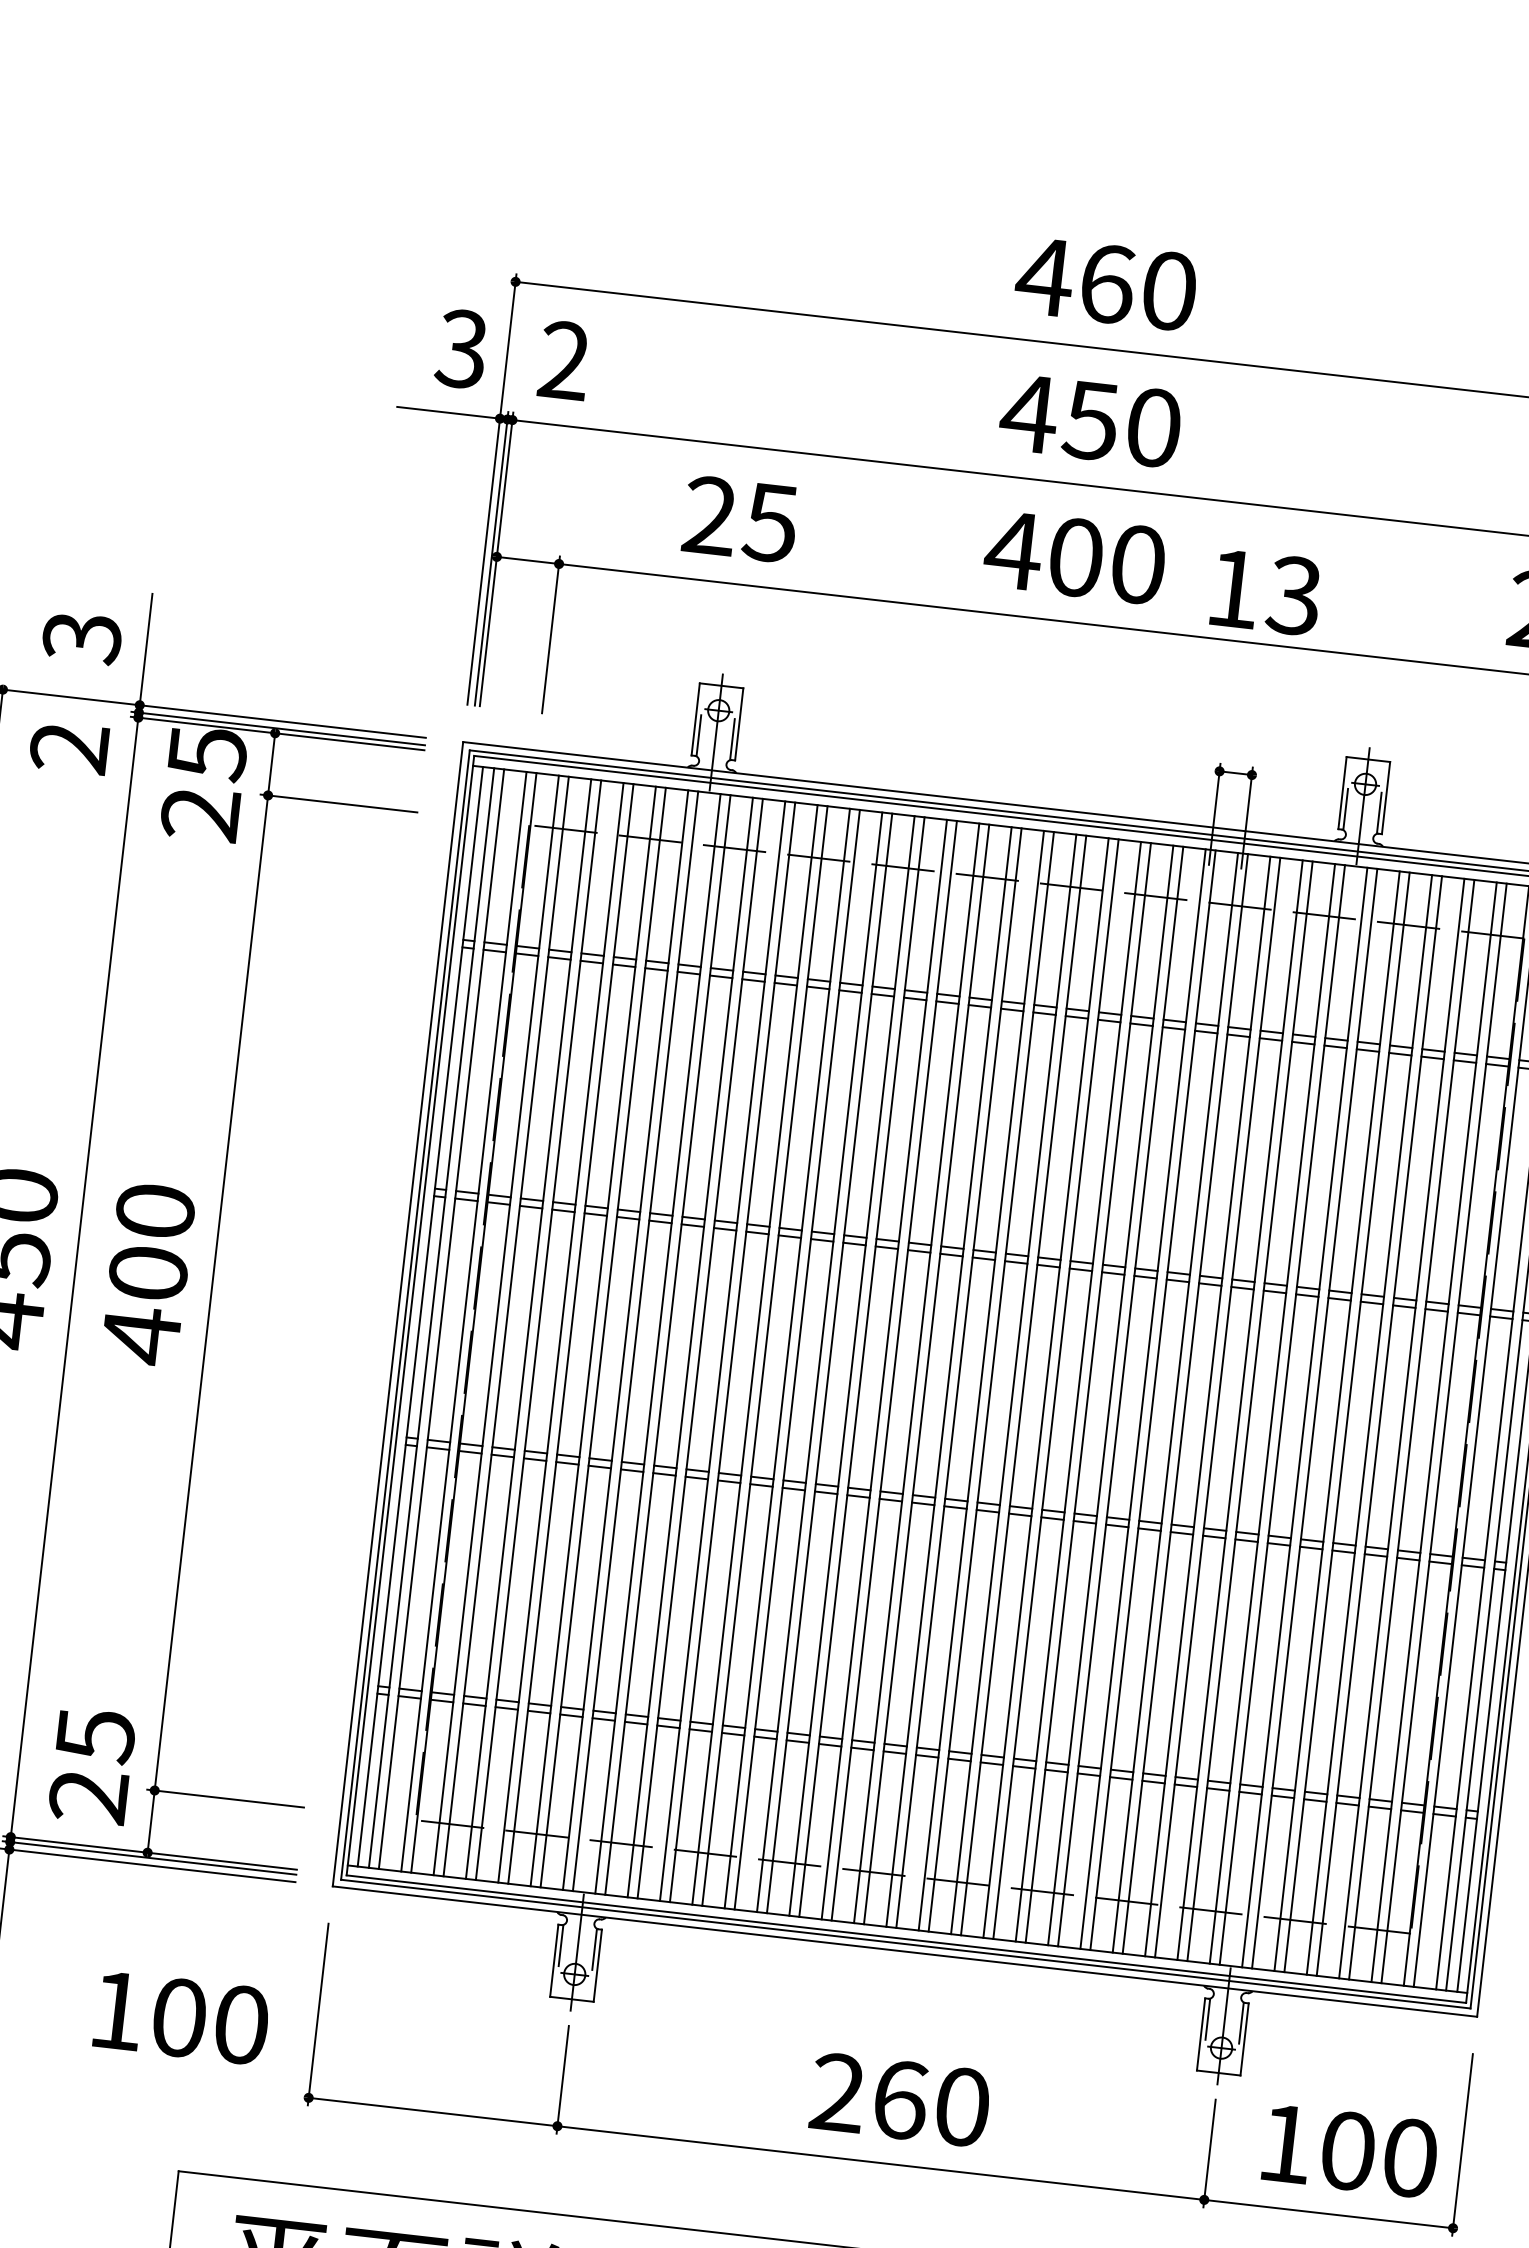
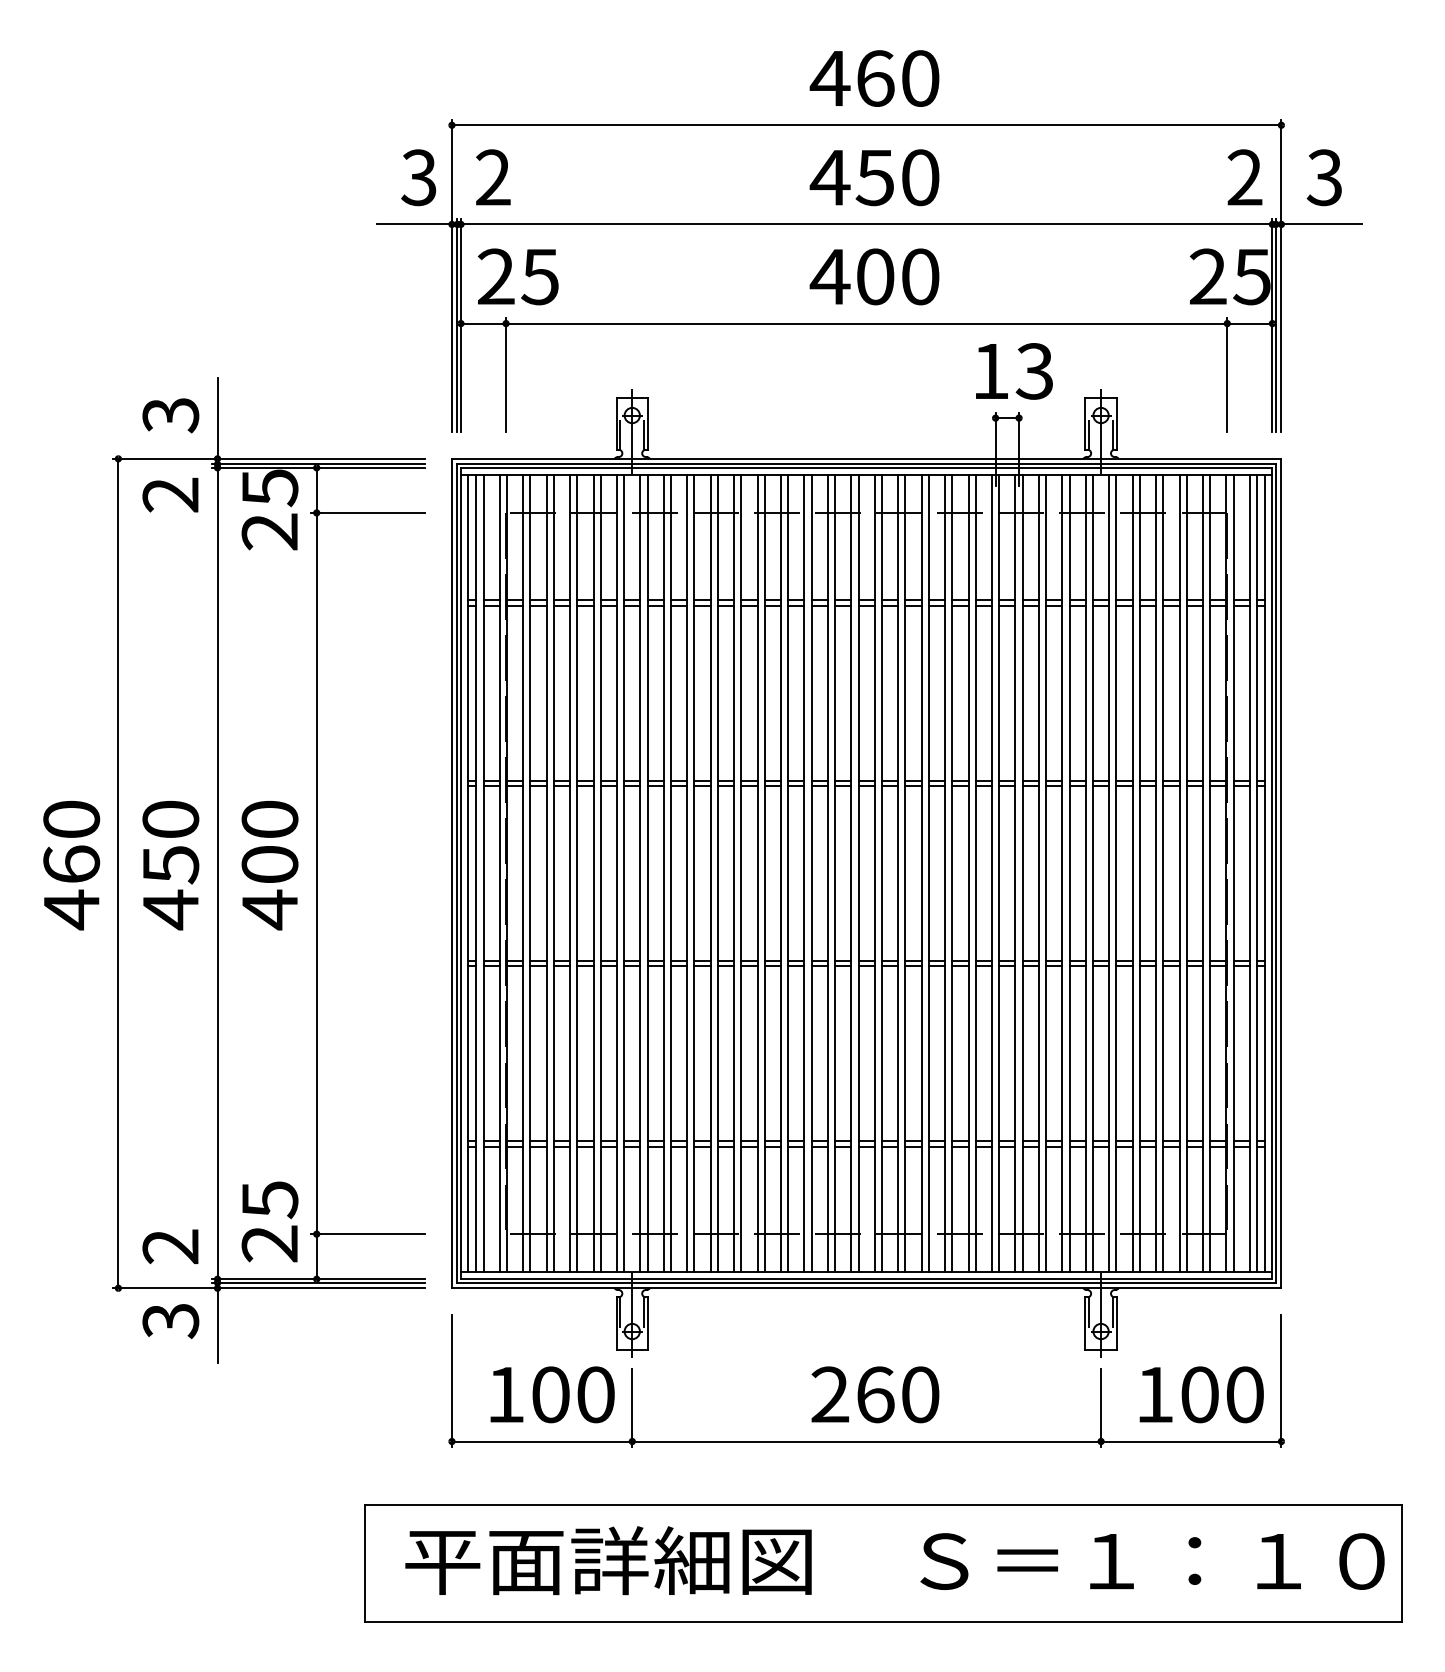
text: (739, 518) -> (517, 276), moved
text: (1266, 592) -> (1014, 371), moved
text: (181, 2017) -> (552, 1394), moved

